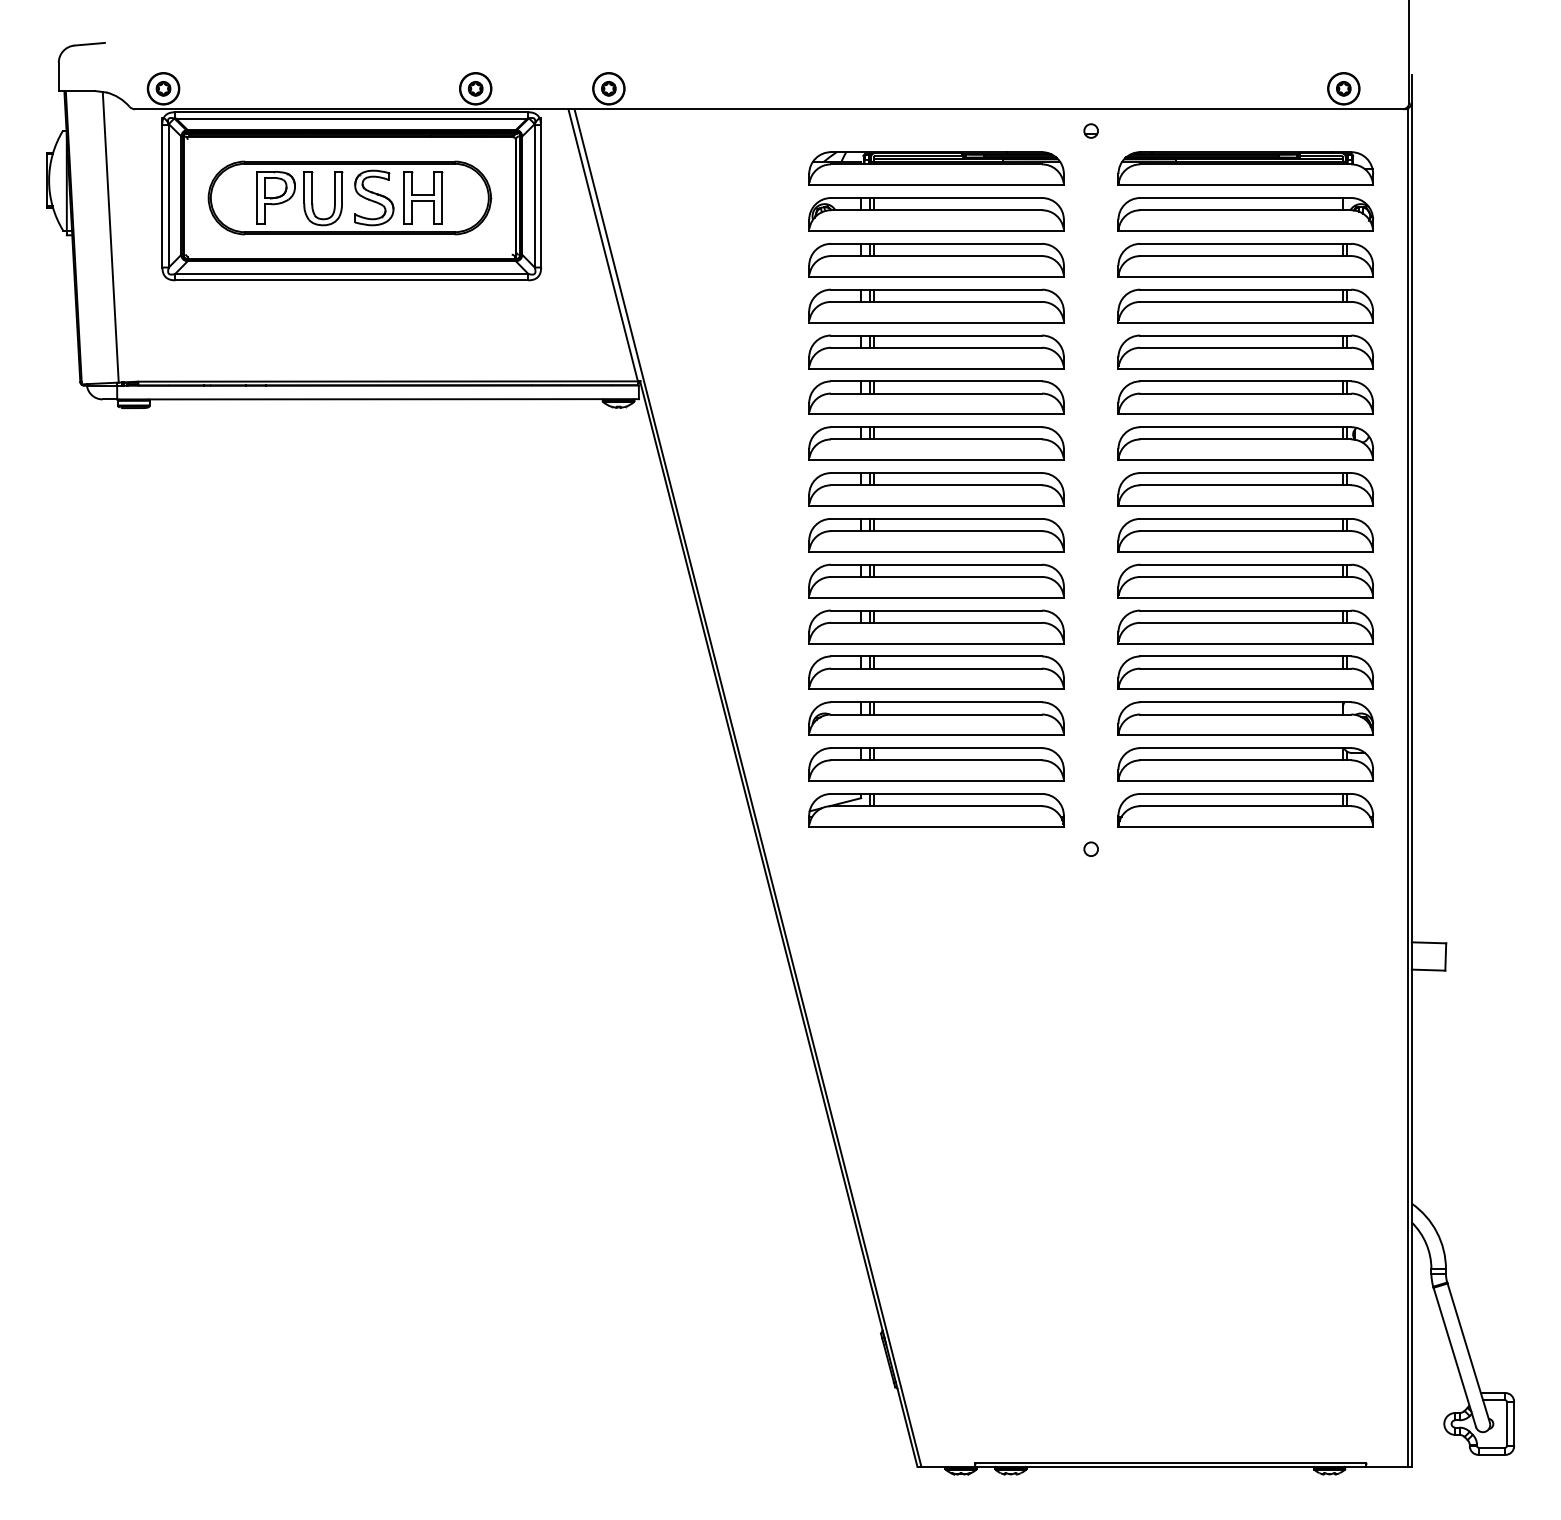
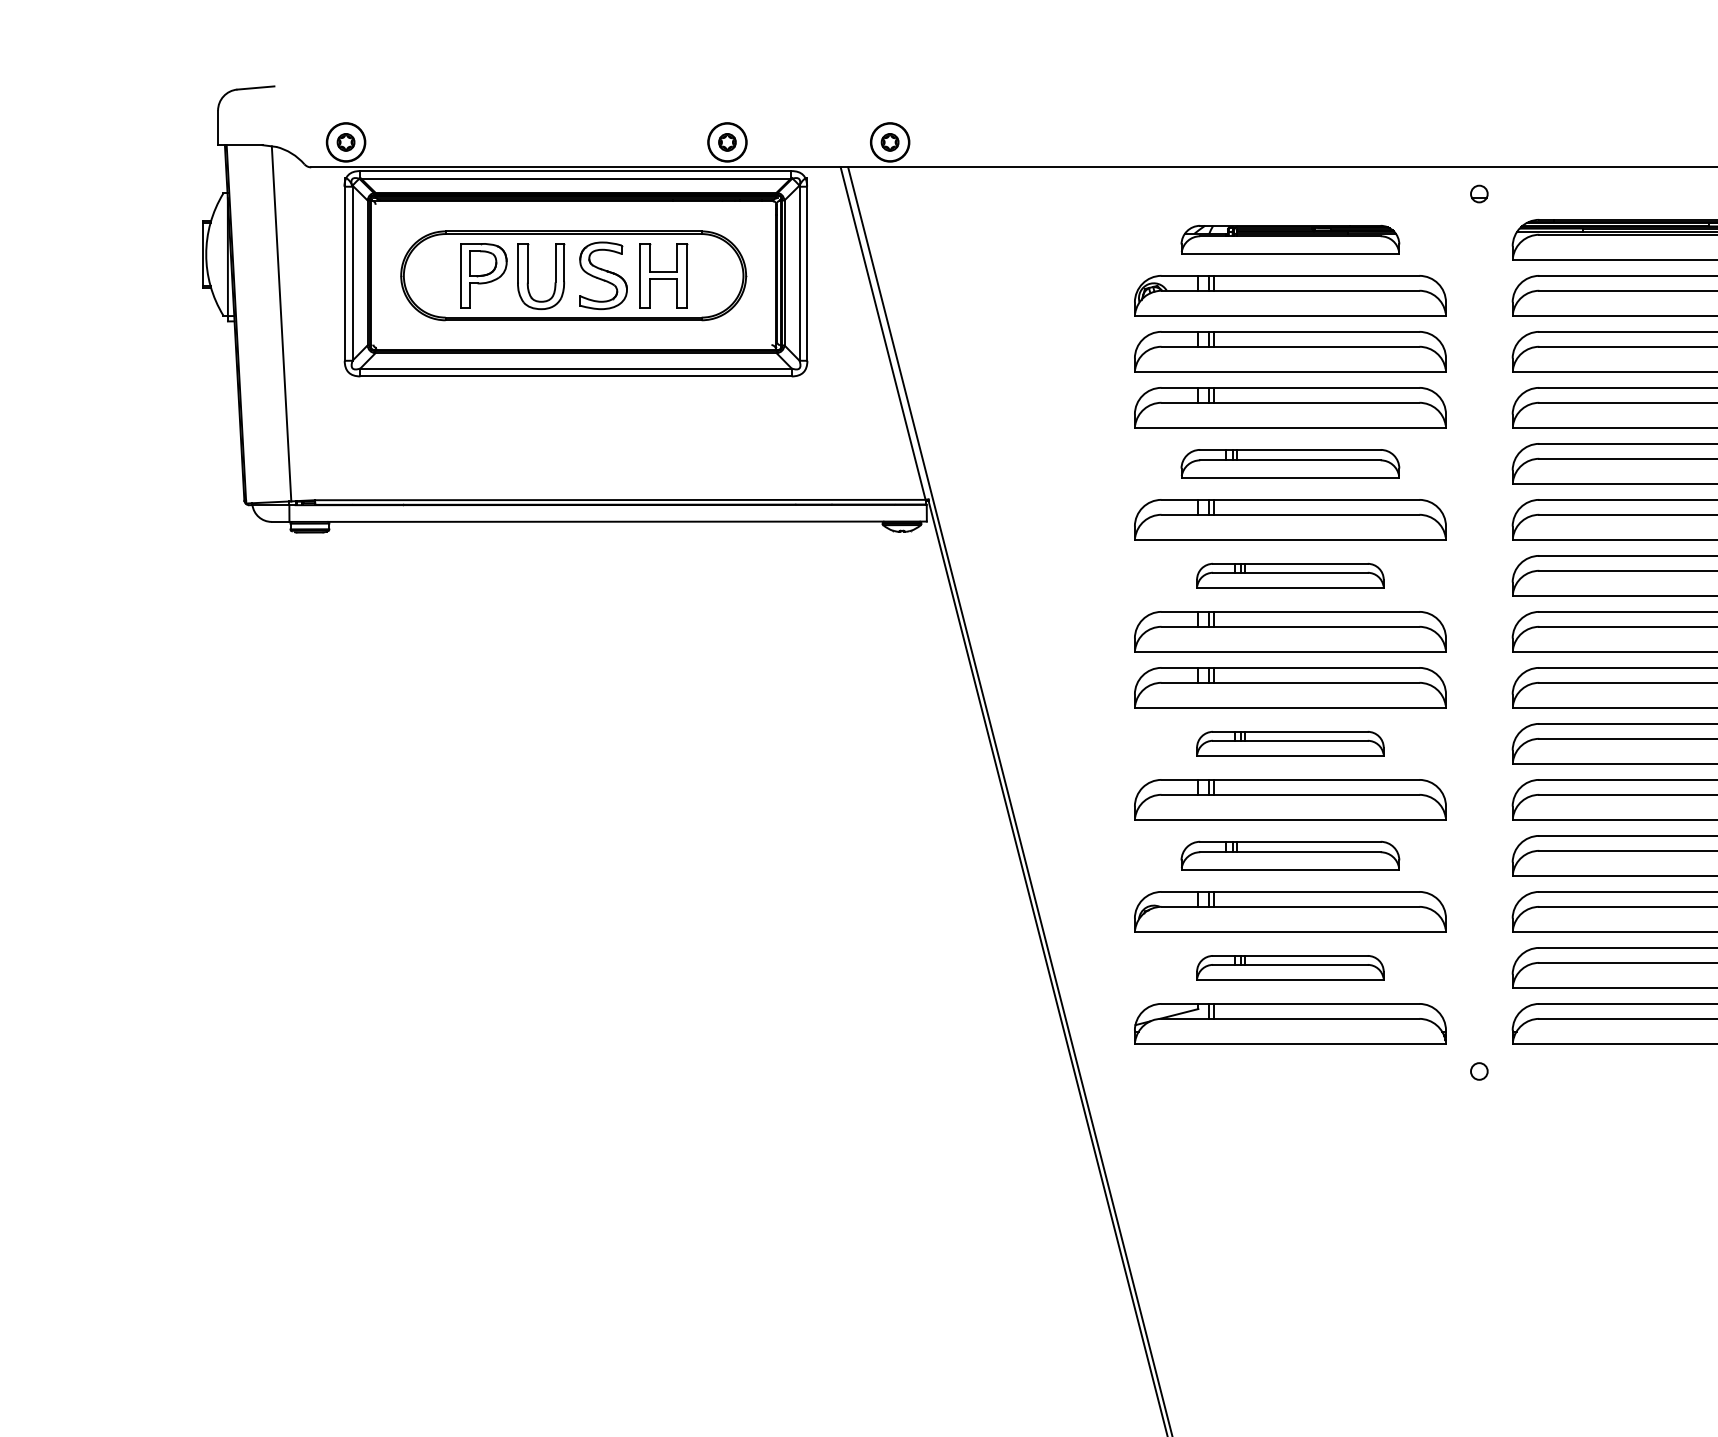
part: (936, 168) -> (1290, 239), size x0.7
part: (936, 351) -> (1290, 463), size x0.7
part: (936, 443) -> (1290, 575), size x0.6
part: (936, 580) -> (1290, 743), size x0.6
part: (936, 672) -> (1290, 855), size x0.7
part: (936, 764) -> (1290, 967), size x0.6

